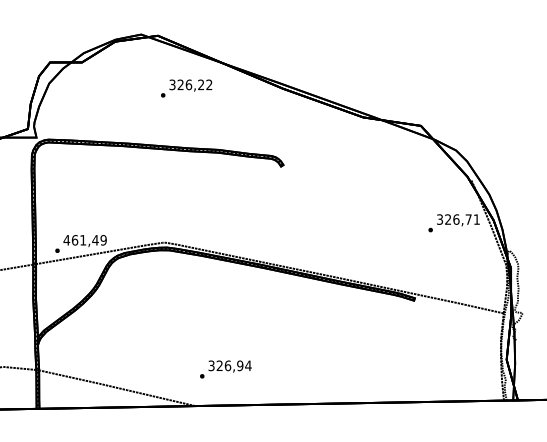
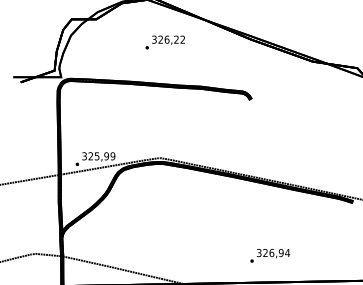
text: (186, 88) -> (165, 42), moved
text: (80, 240) -> (95, 156), 461,49 -> 325,99
text: (225, 369) -> (269, 255), moved

